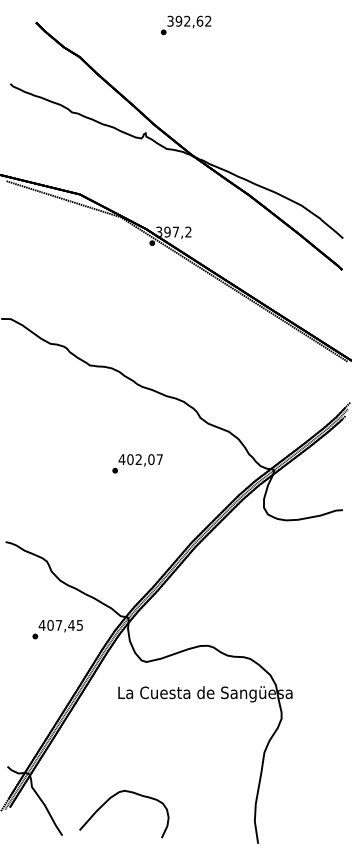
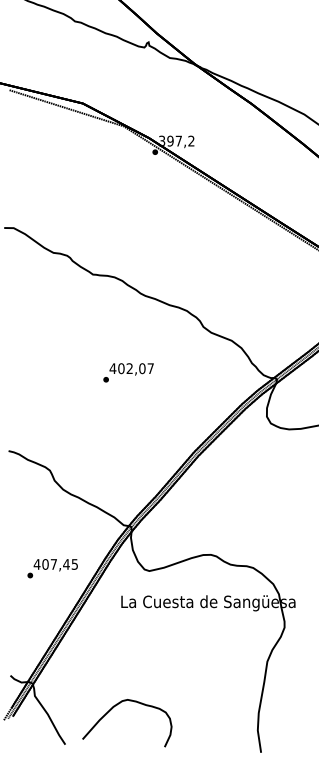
text: (137, 463) -> (128, 372), moved
text: (57, 629) -> (52, 568), moved

